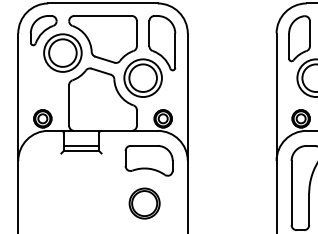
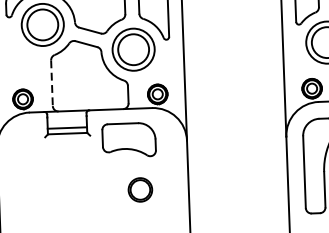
line: (69, 105) -> (52, 83), solid -> dashed
part: (148, 160) -> (128, 139), moved
part: (144, 203) -> (140, 189), size x0.7

